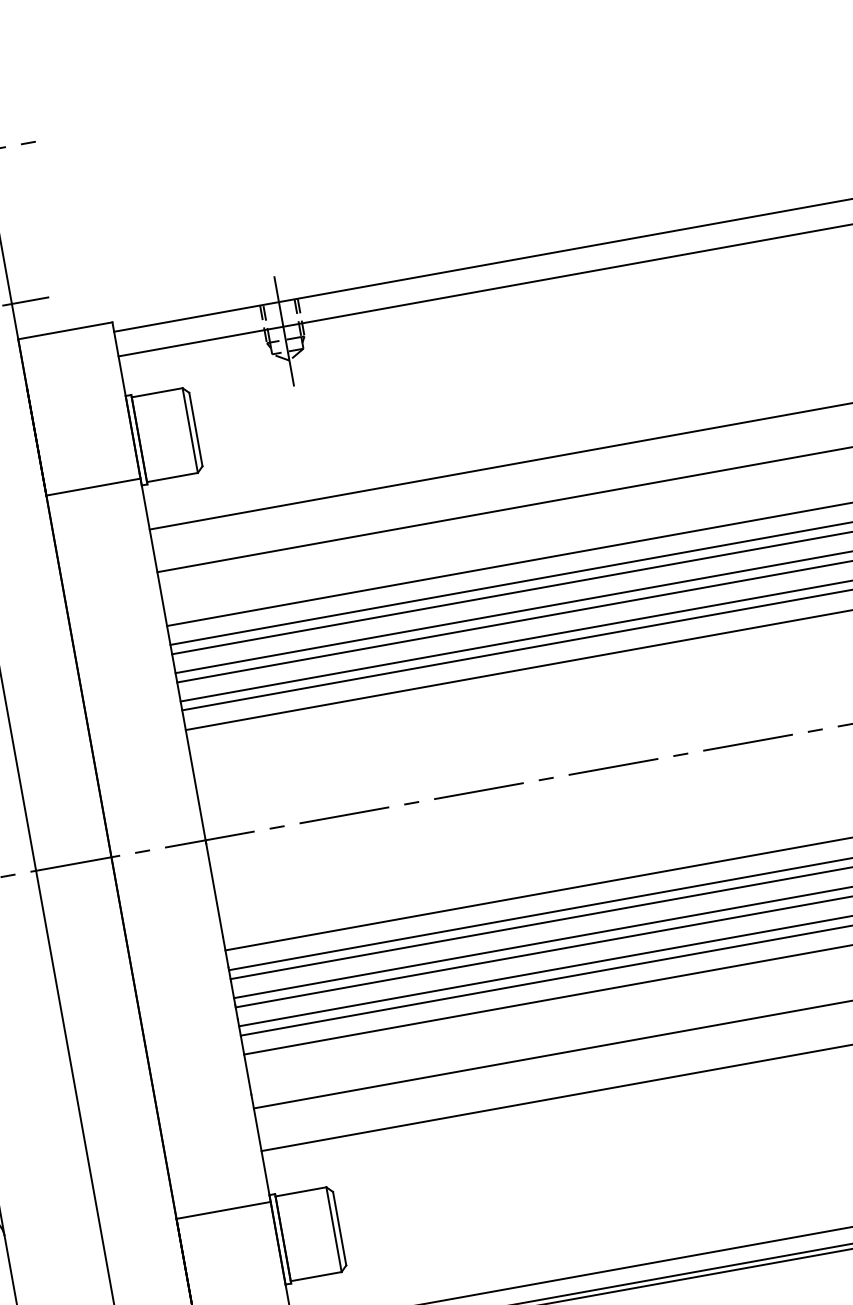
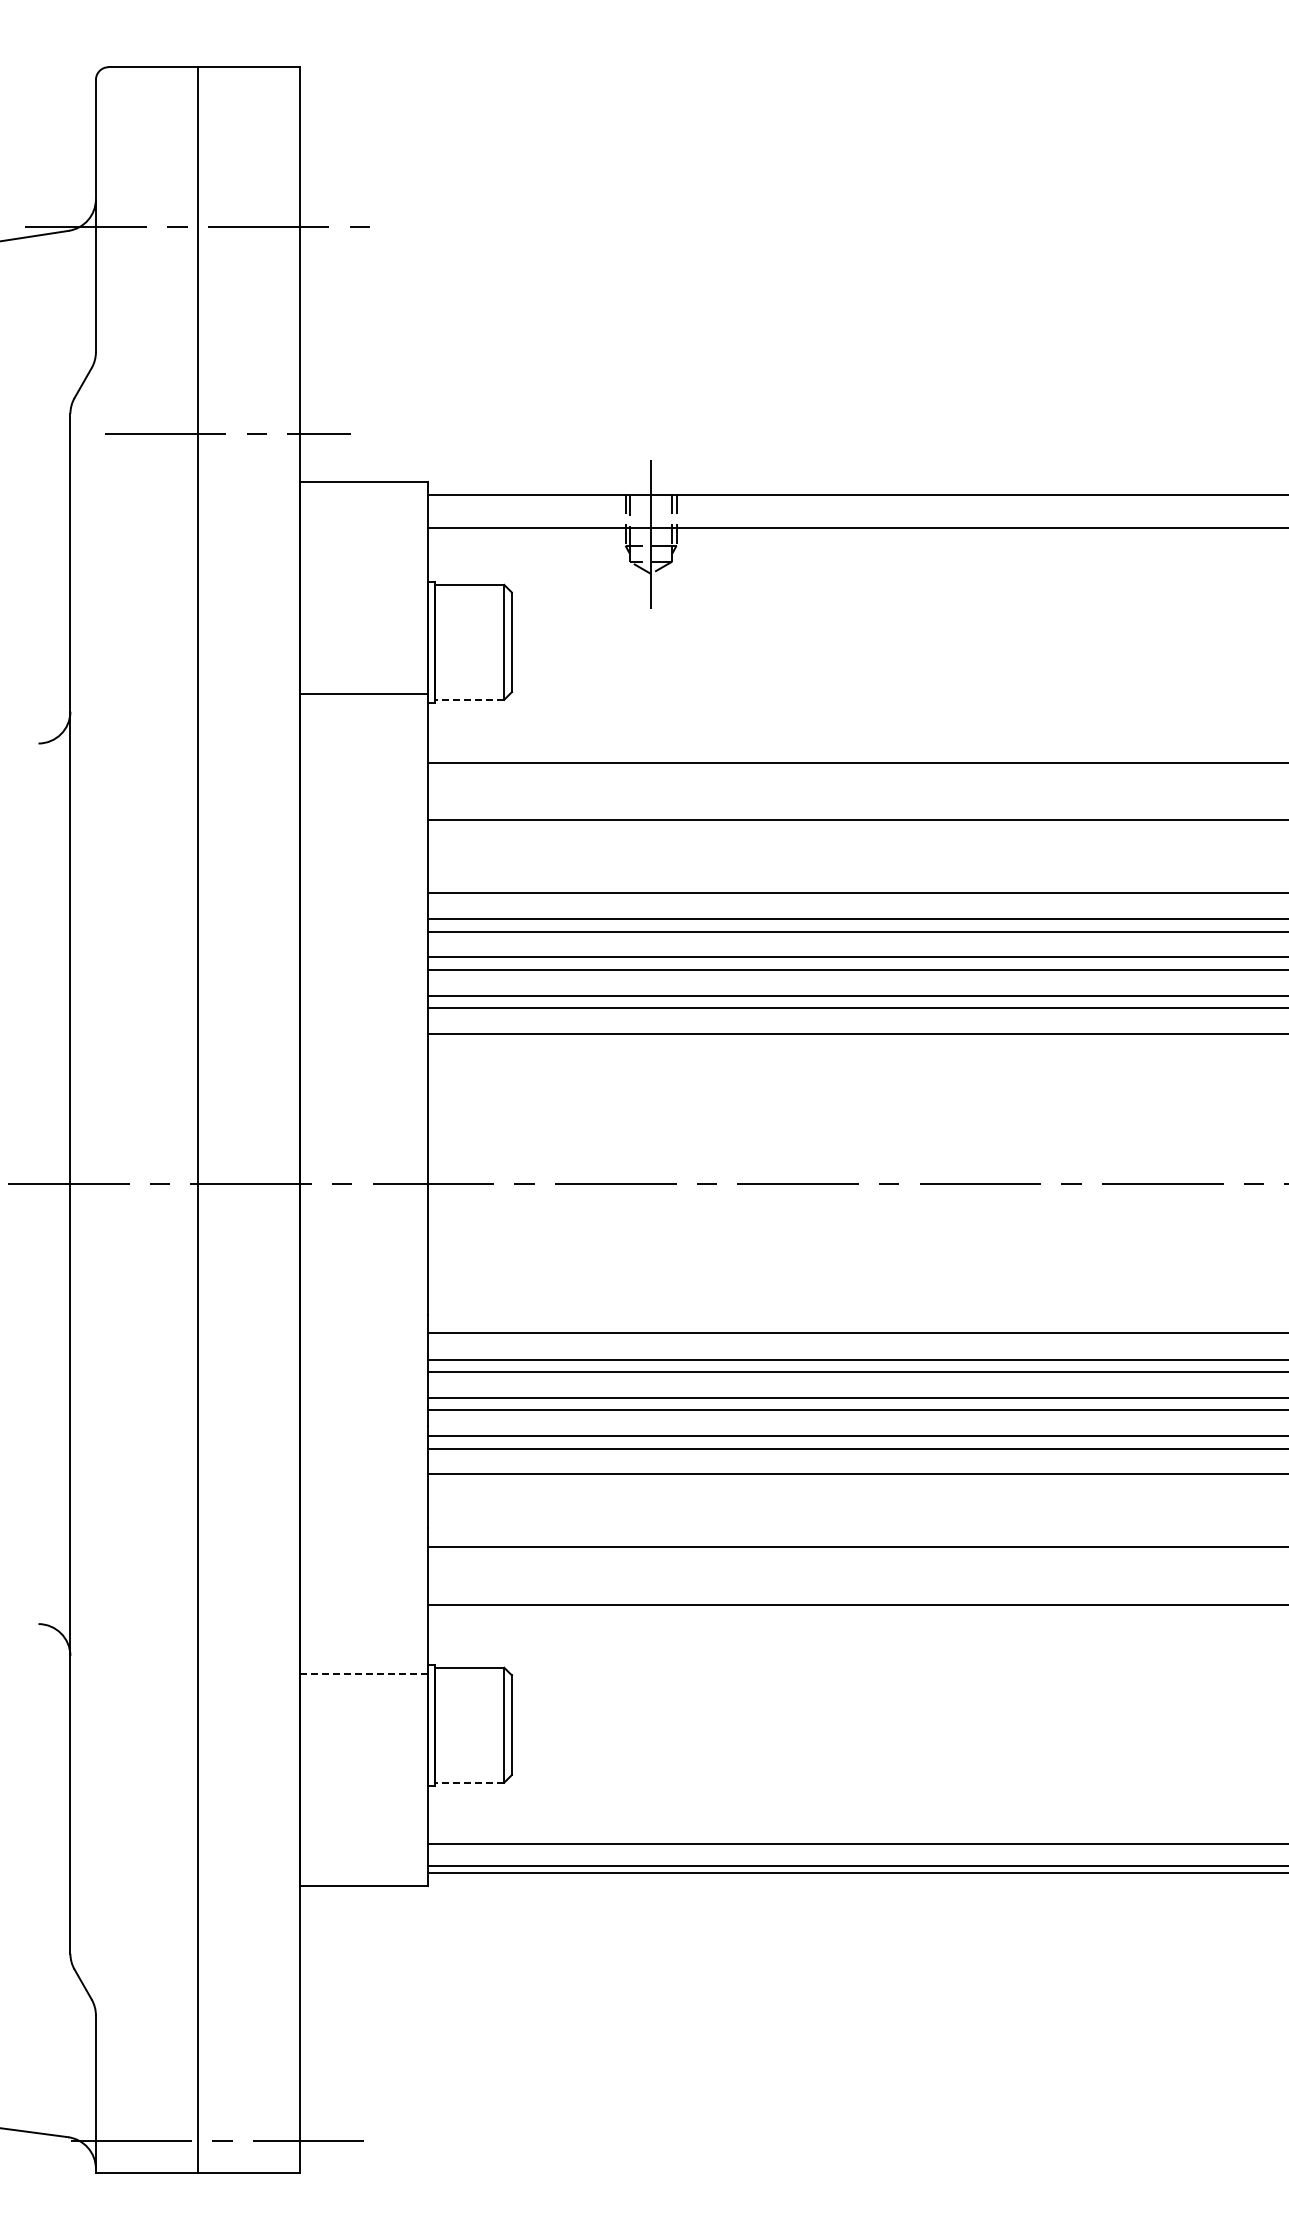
line: (172, 477) -> (469, 699), solid -> dashed
line: (223, 1210) -> (363, 1673), solid -> dashed
line: (315, 1276) -> (469, 1782), solid -> dashed

